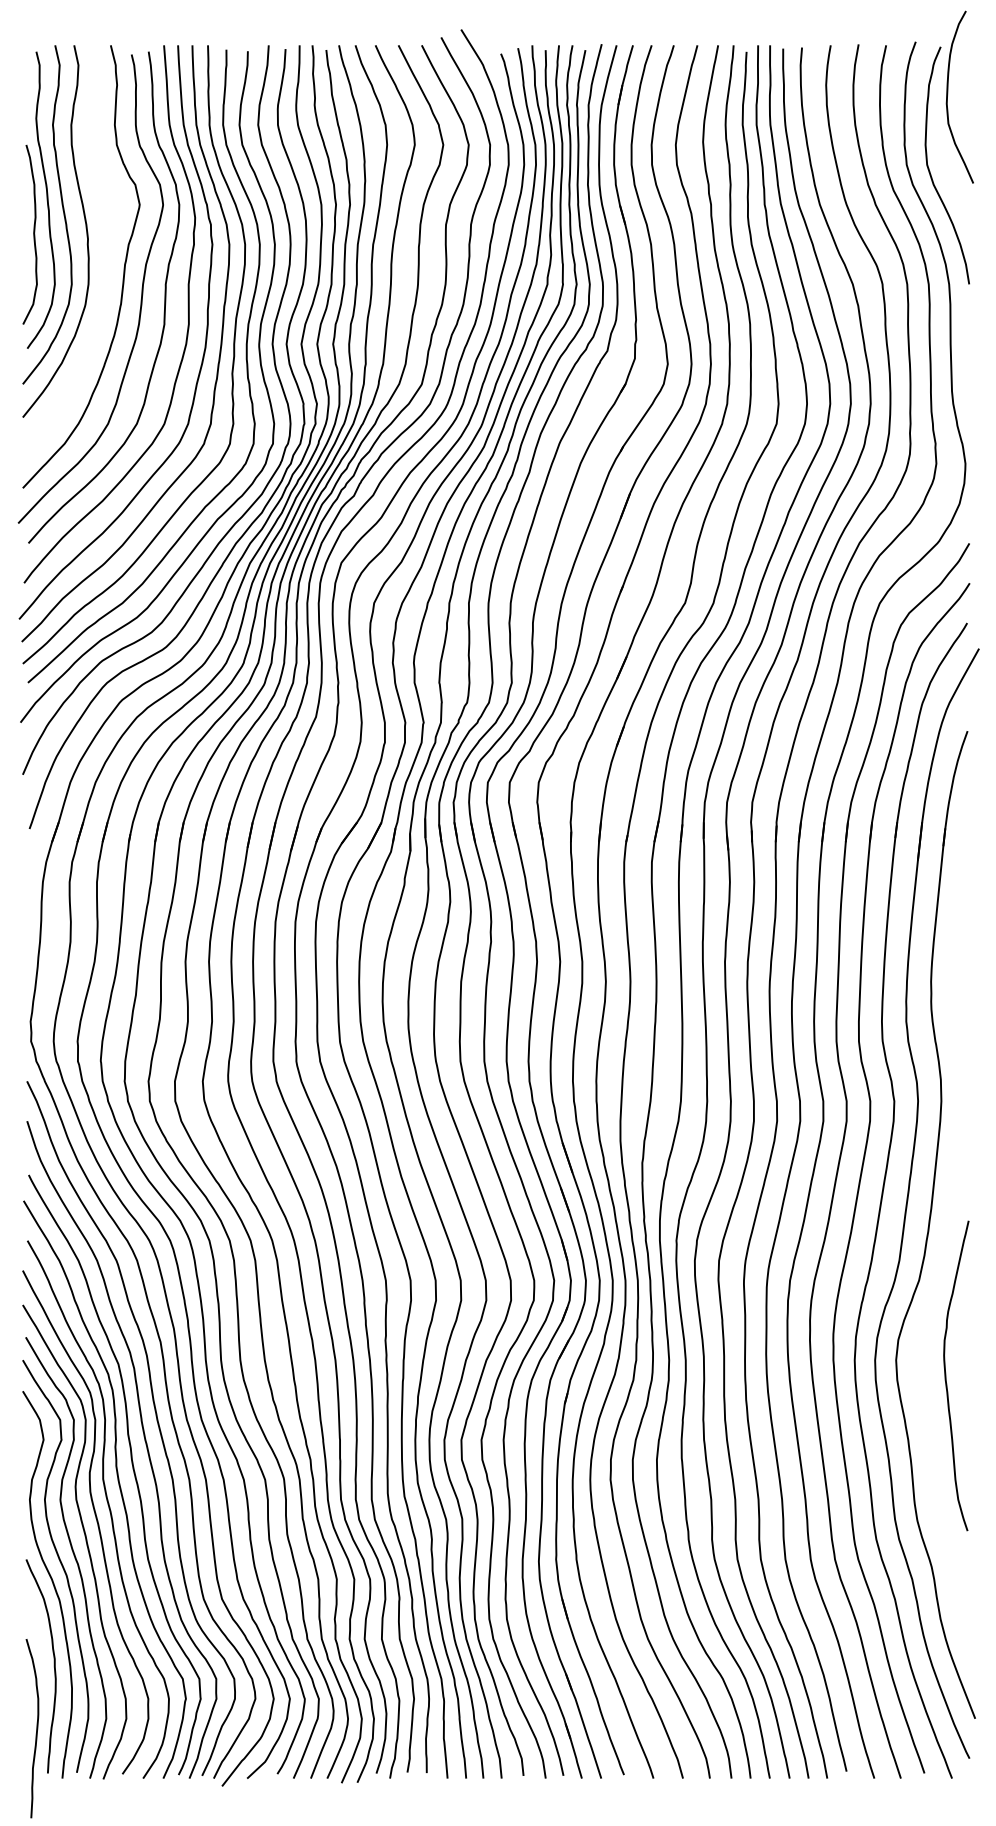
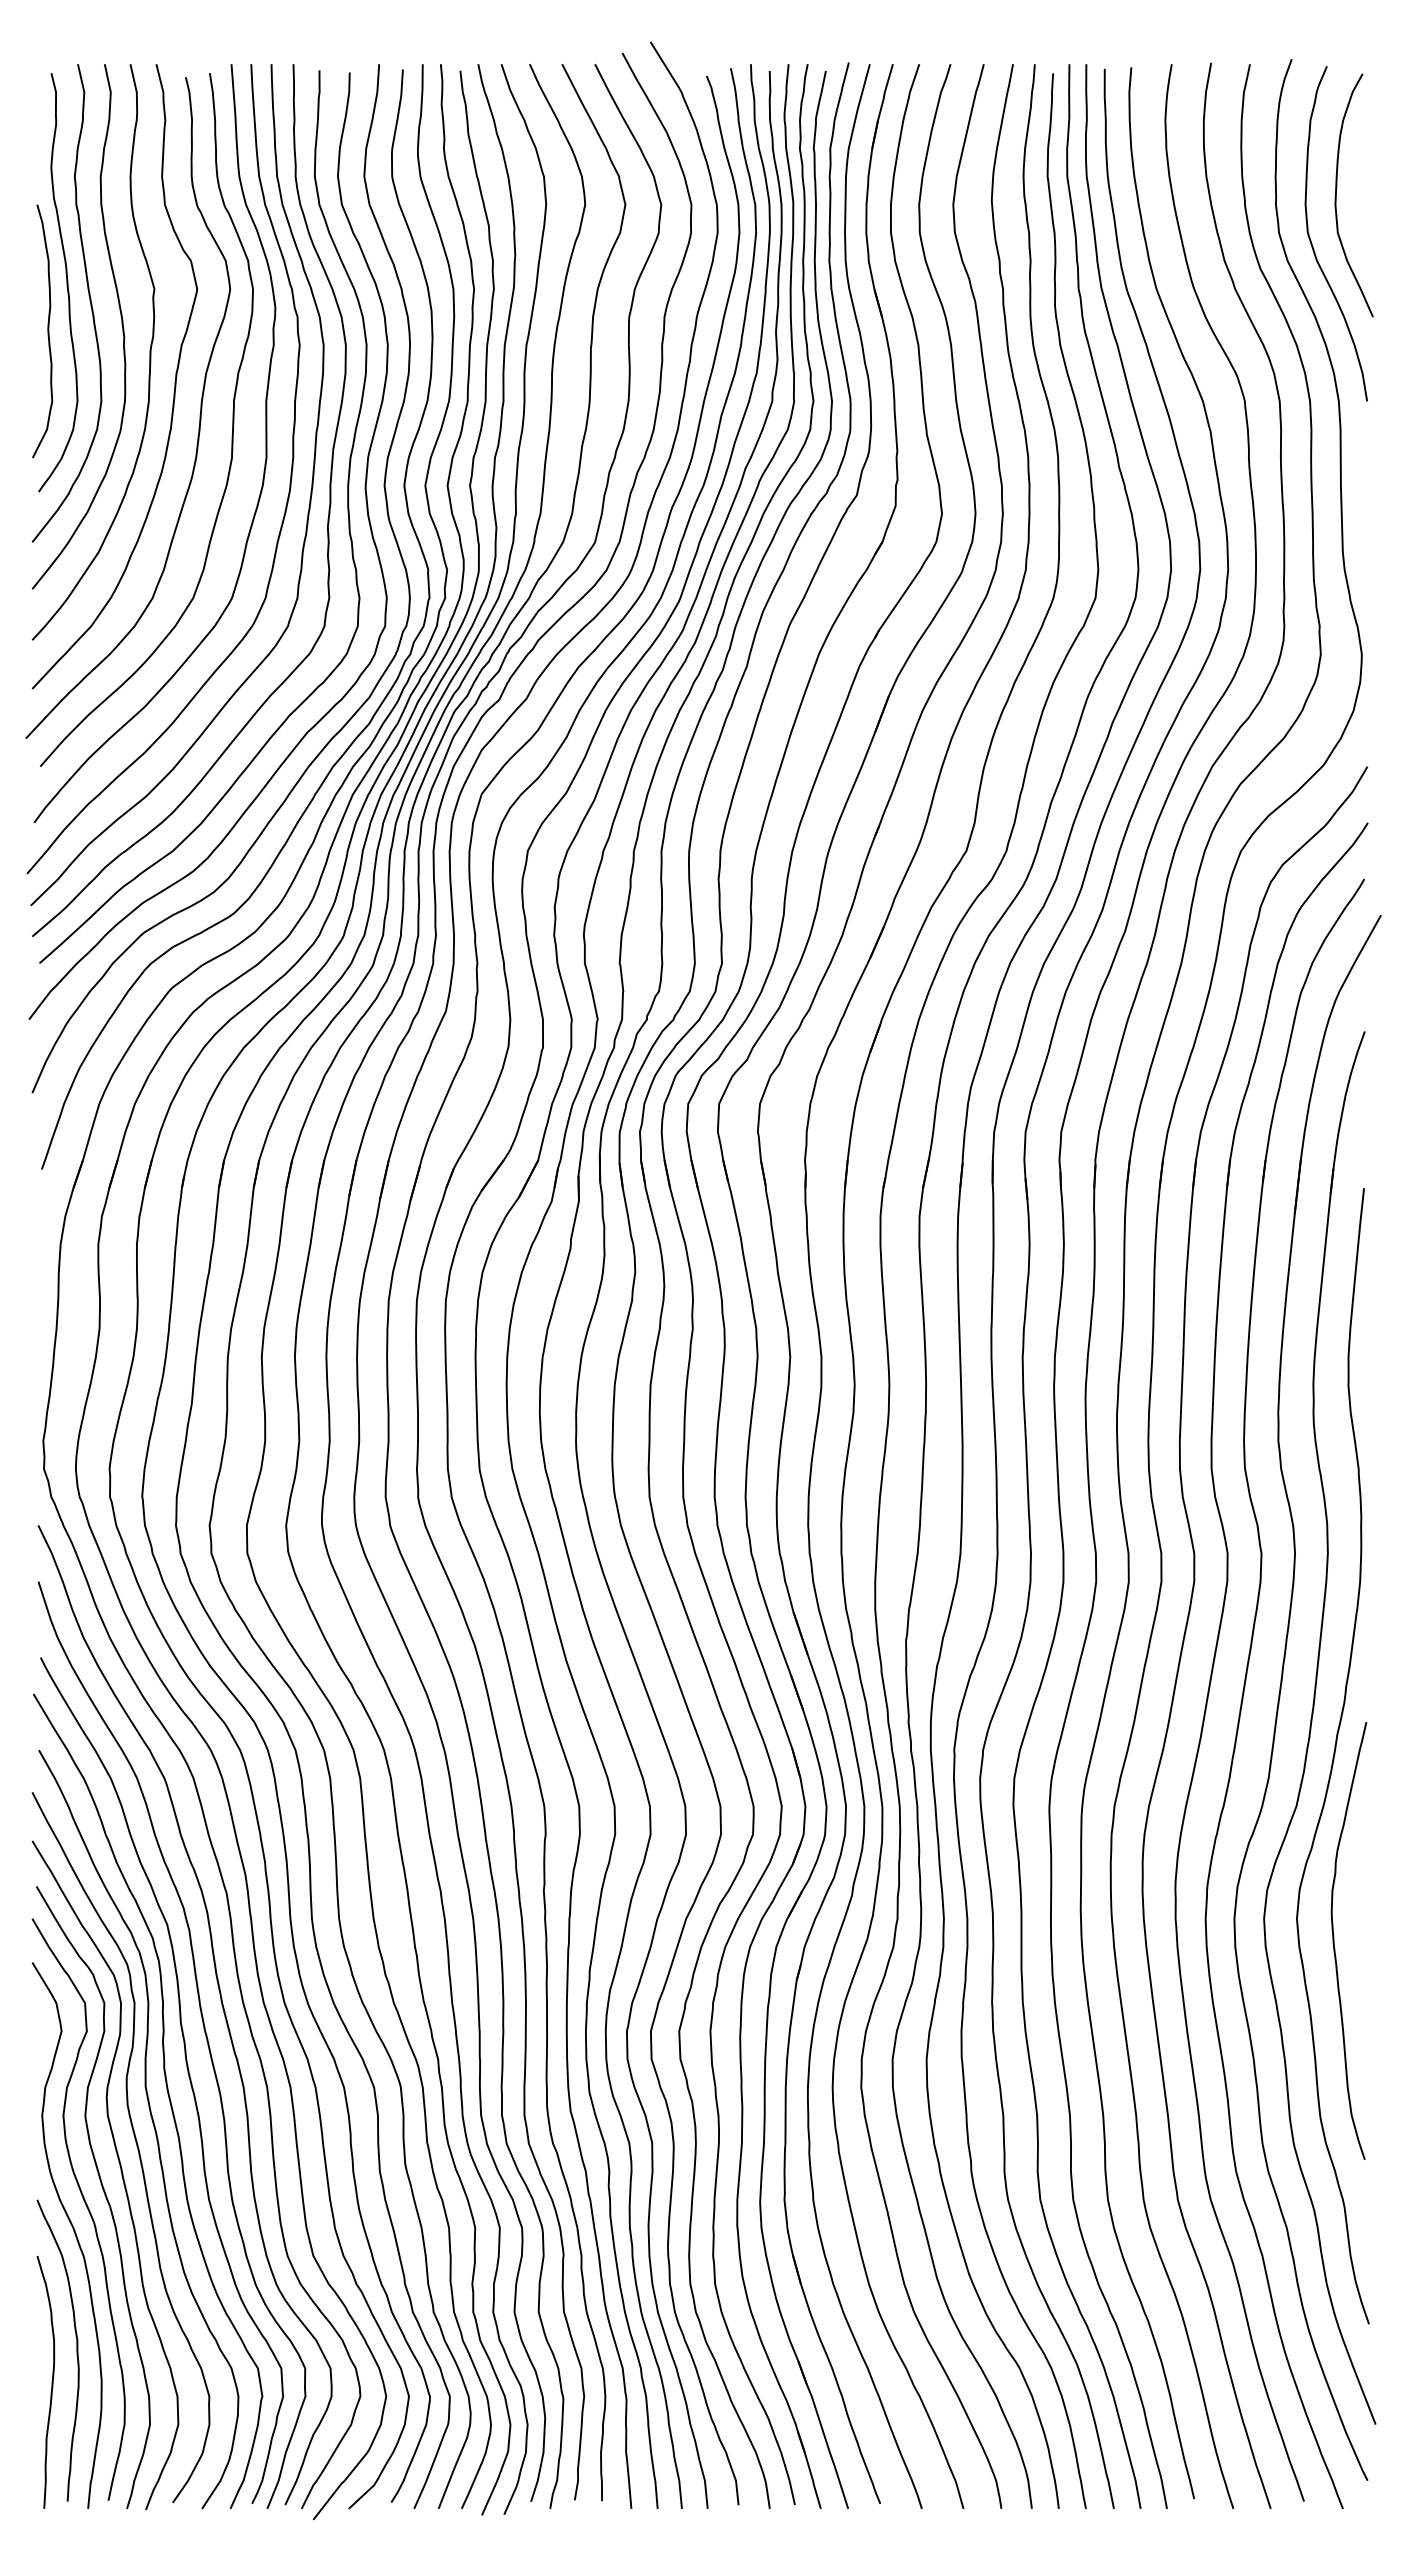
curve: (947, 97) -> (1336, 195), moved
curve: (105, 249) -> (149, 352), added
curve: (945, 1245) -> (1333, 1756), added
curve: (36, 1728) -> (51, 2382), moved

